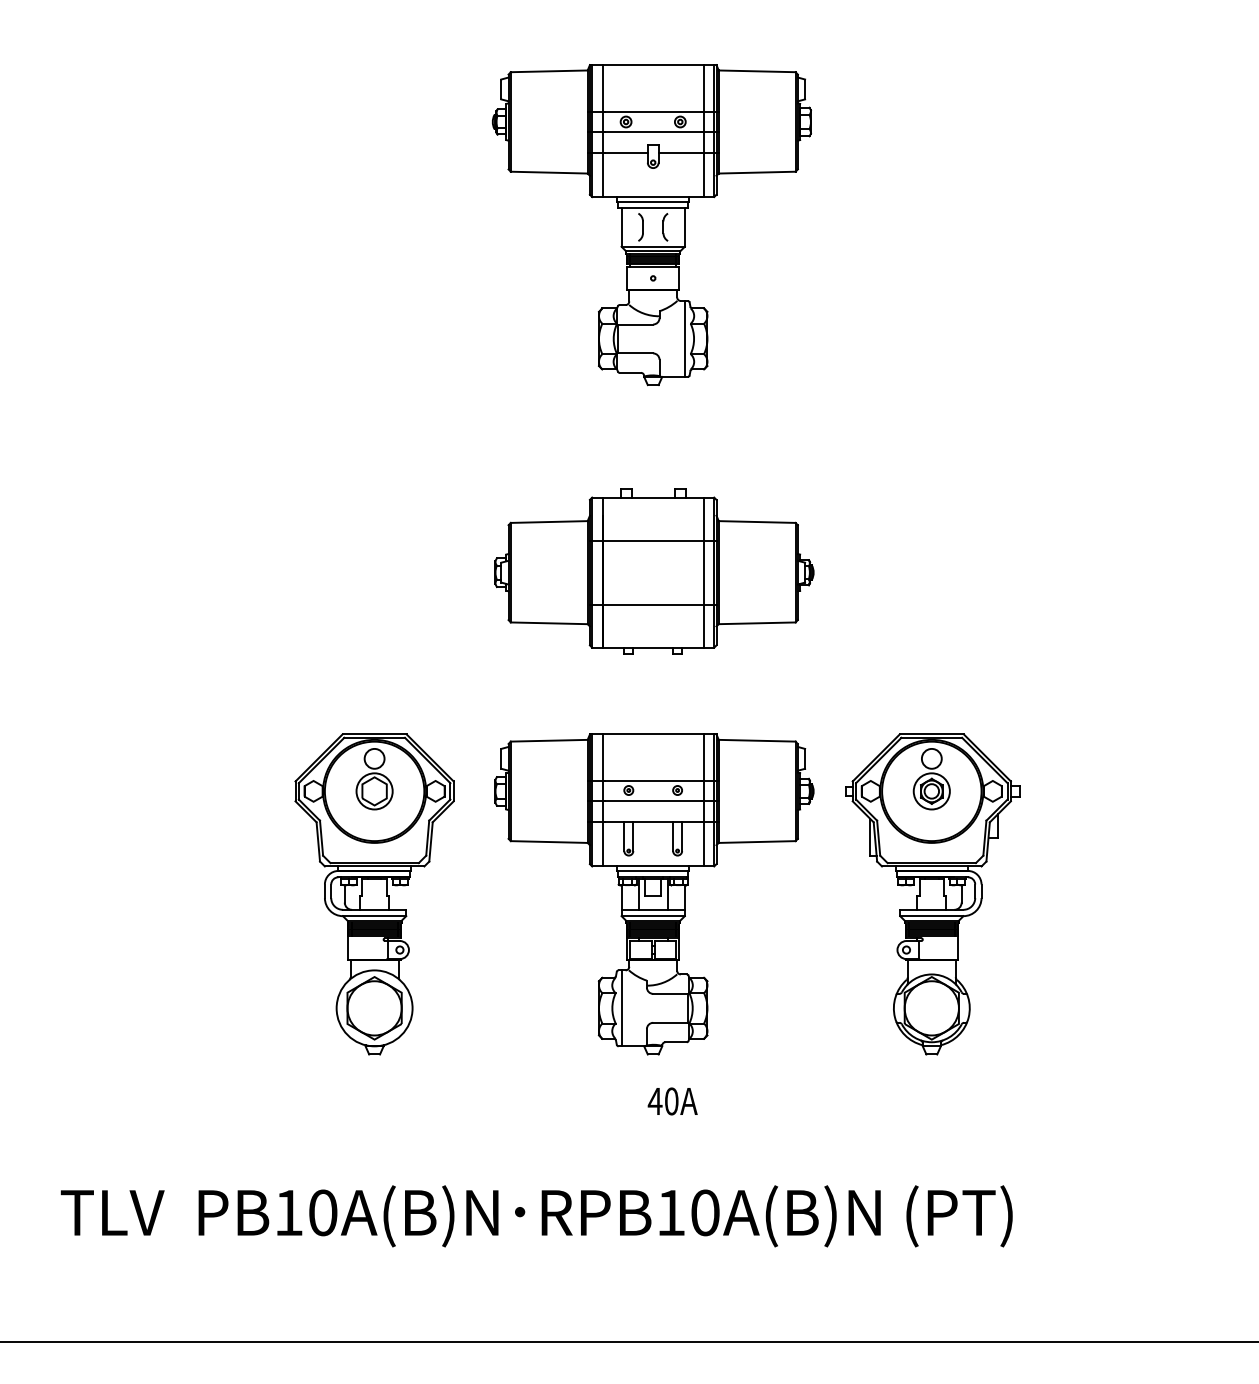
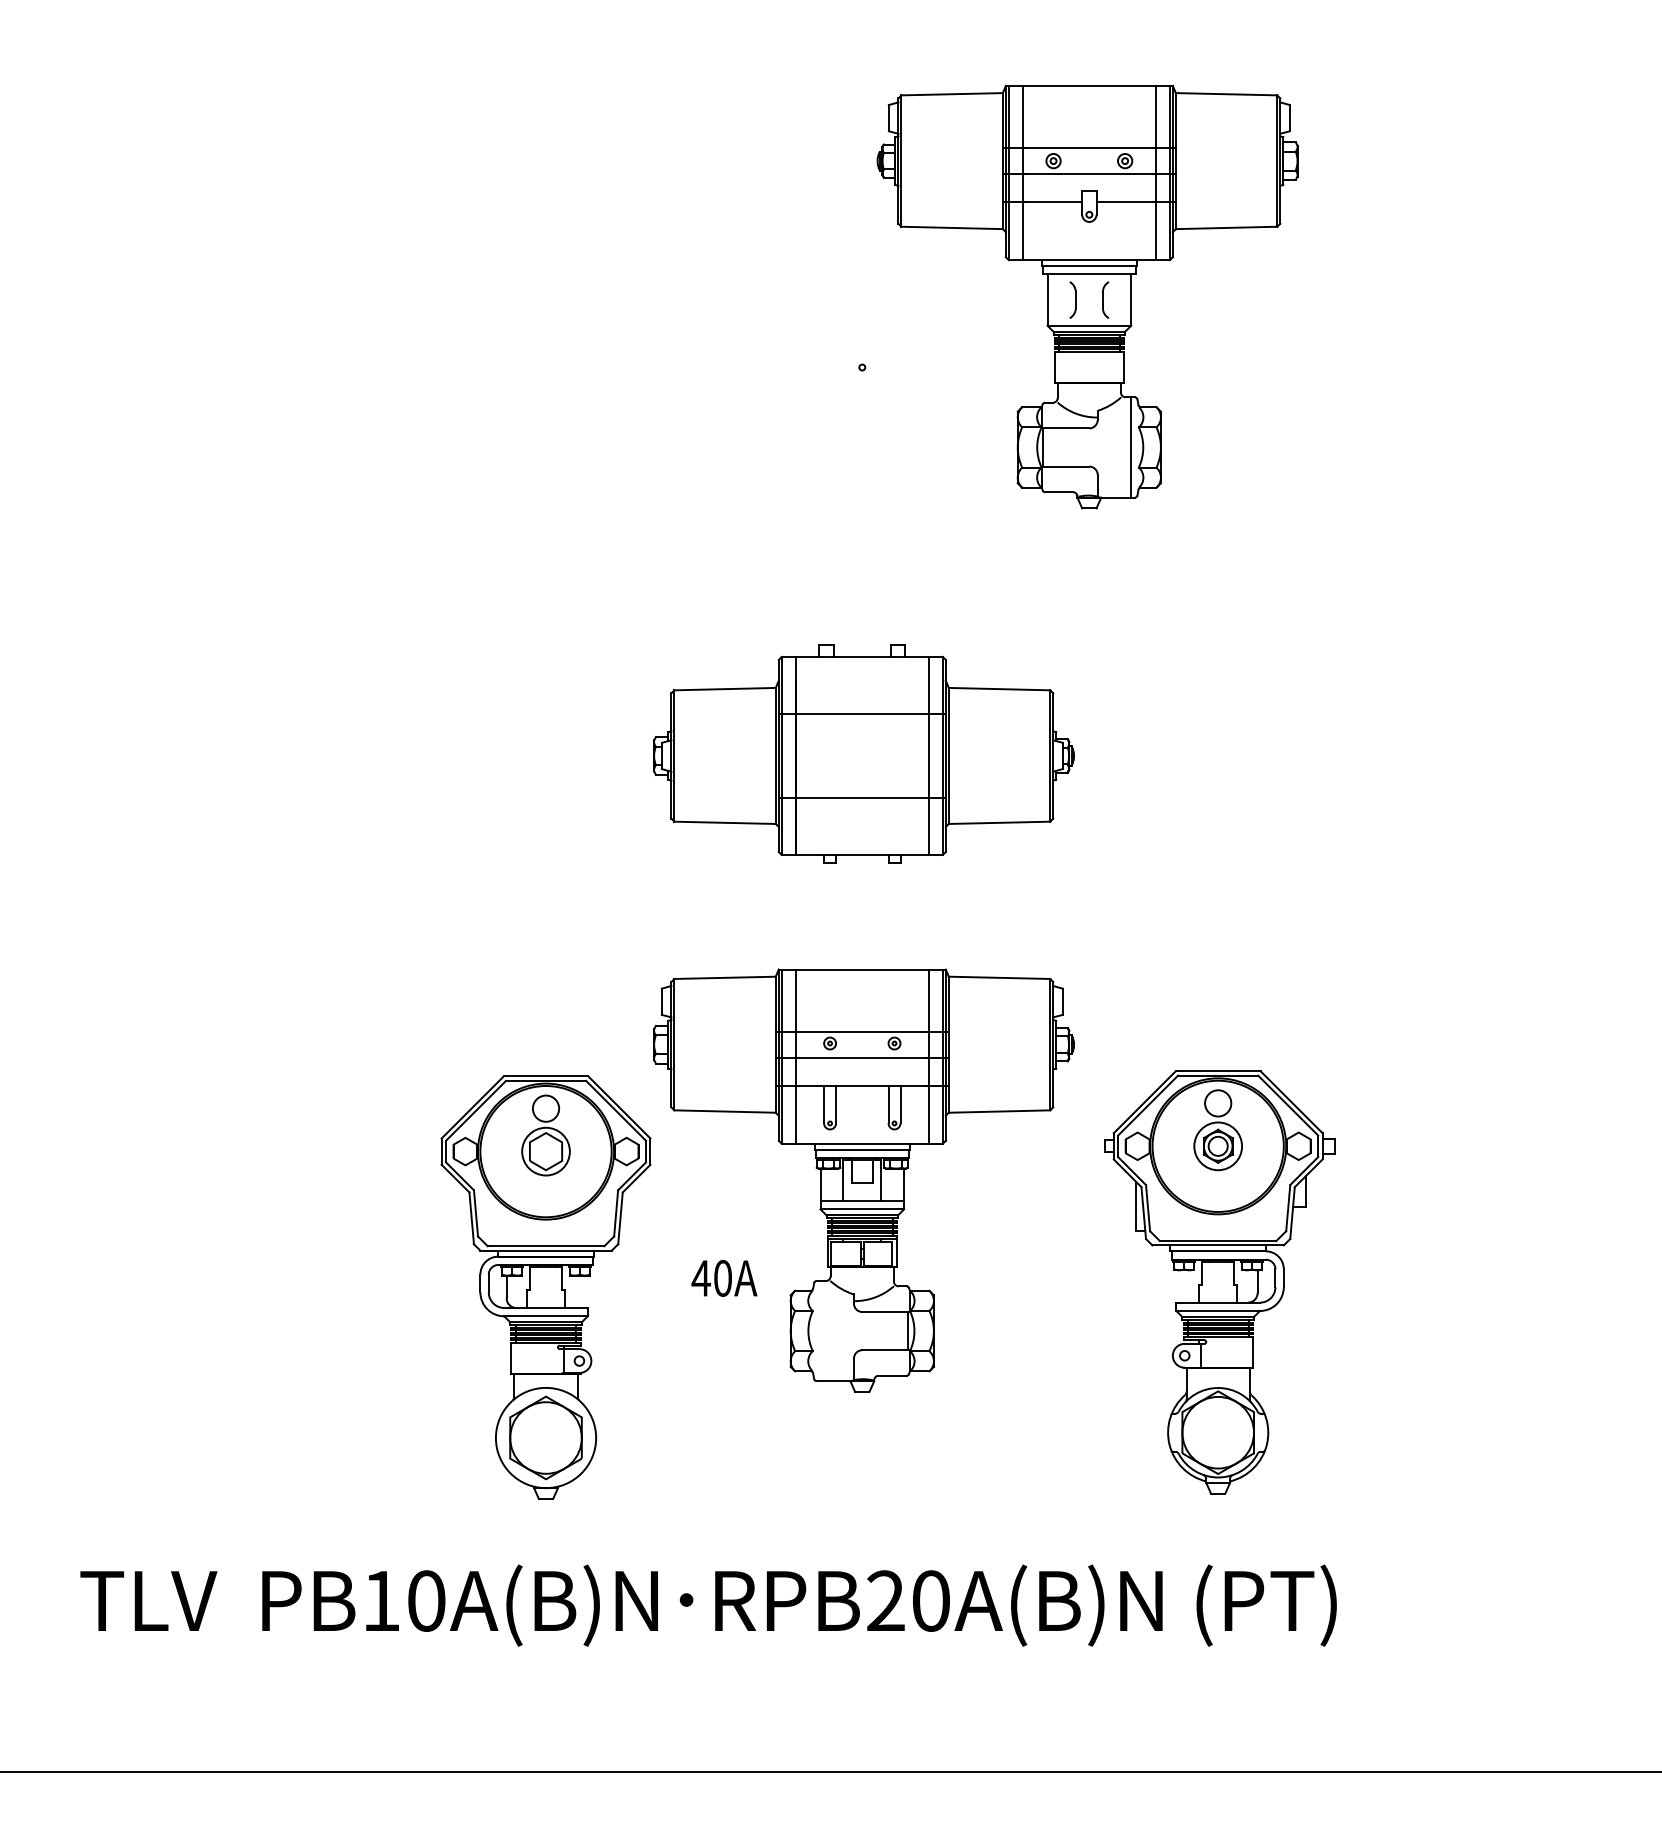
part: (651, 225) -> (1087, 297), moved
part: (374, 894) -> (545, 1287), moved
part: (932, 894) -> (1219, 1282), moved
line: (621, 1008) -> (820, 1331), removed
text: (672, 1101) -> (724, 1278), moved
text: (671, 1212) -> (886, 1600), RPB10A(B)N -> RPB20A(B)N

